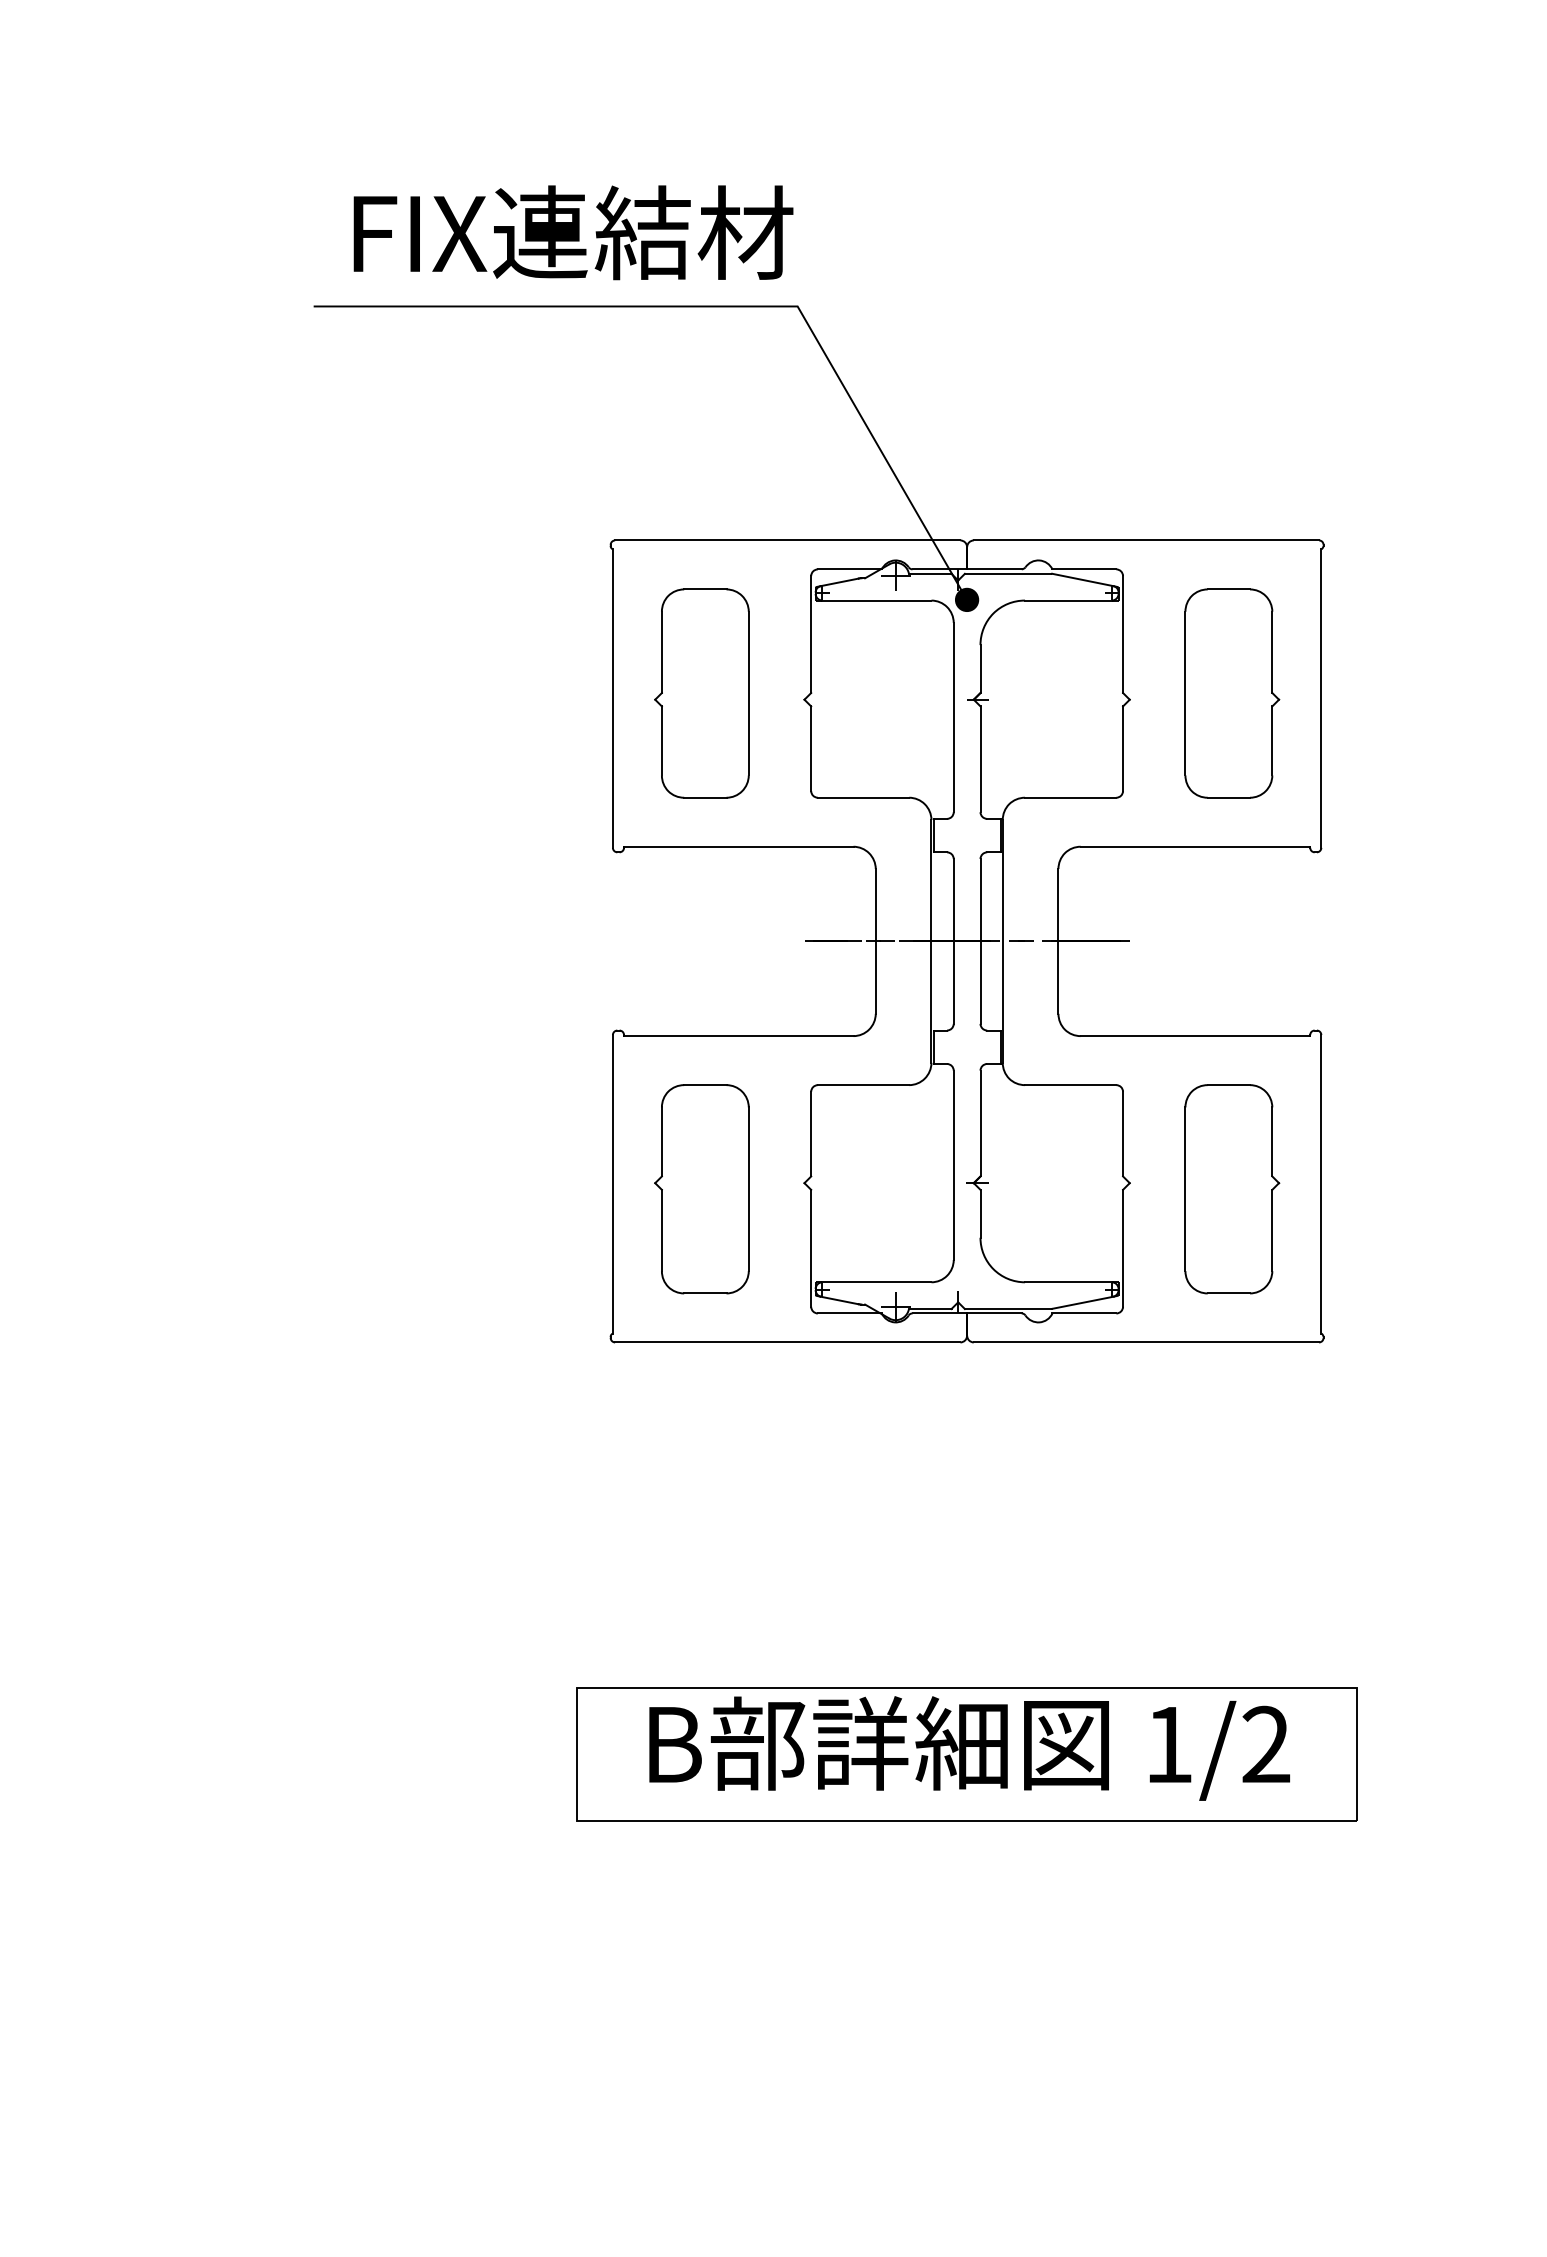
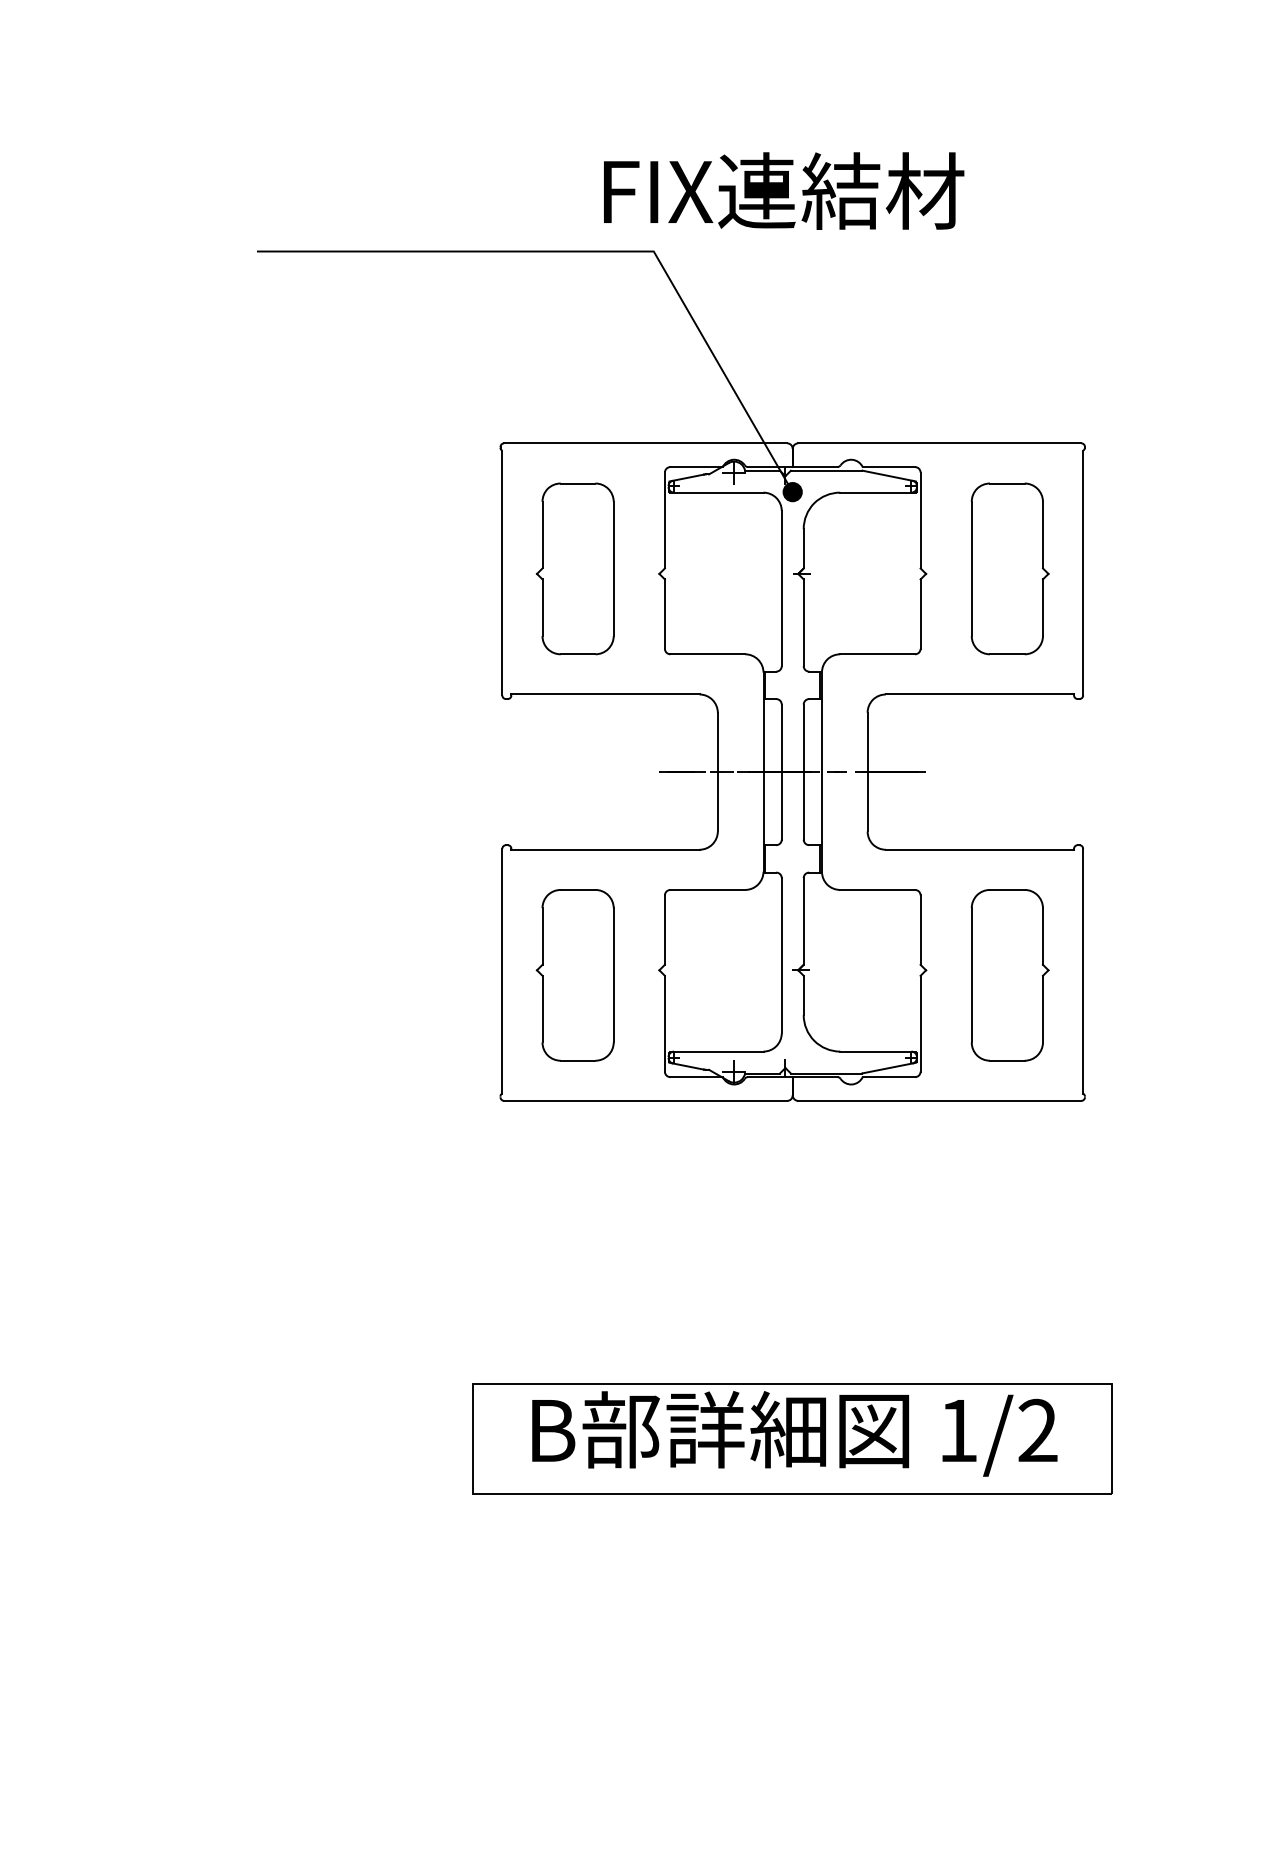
text: (573, 232) -> (784, 190), moved

